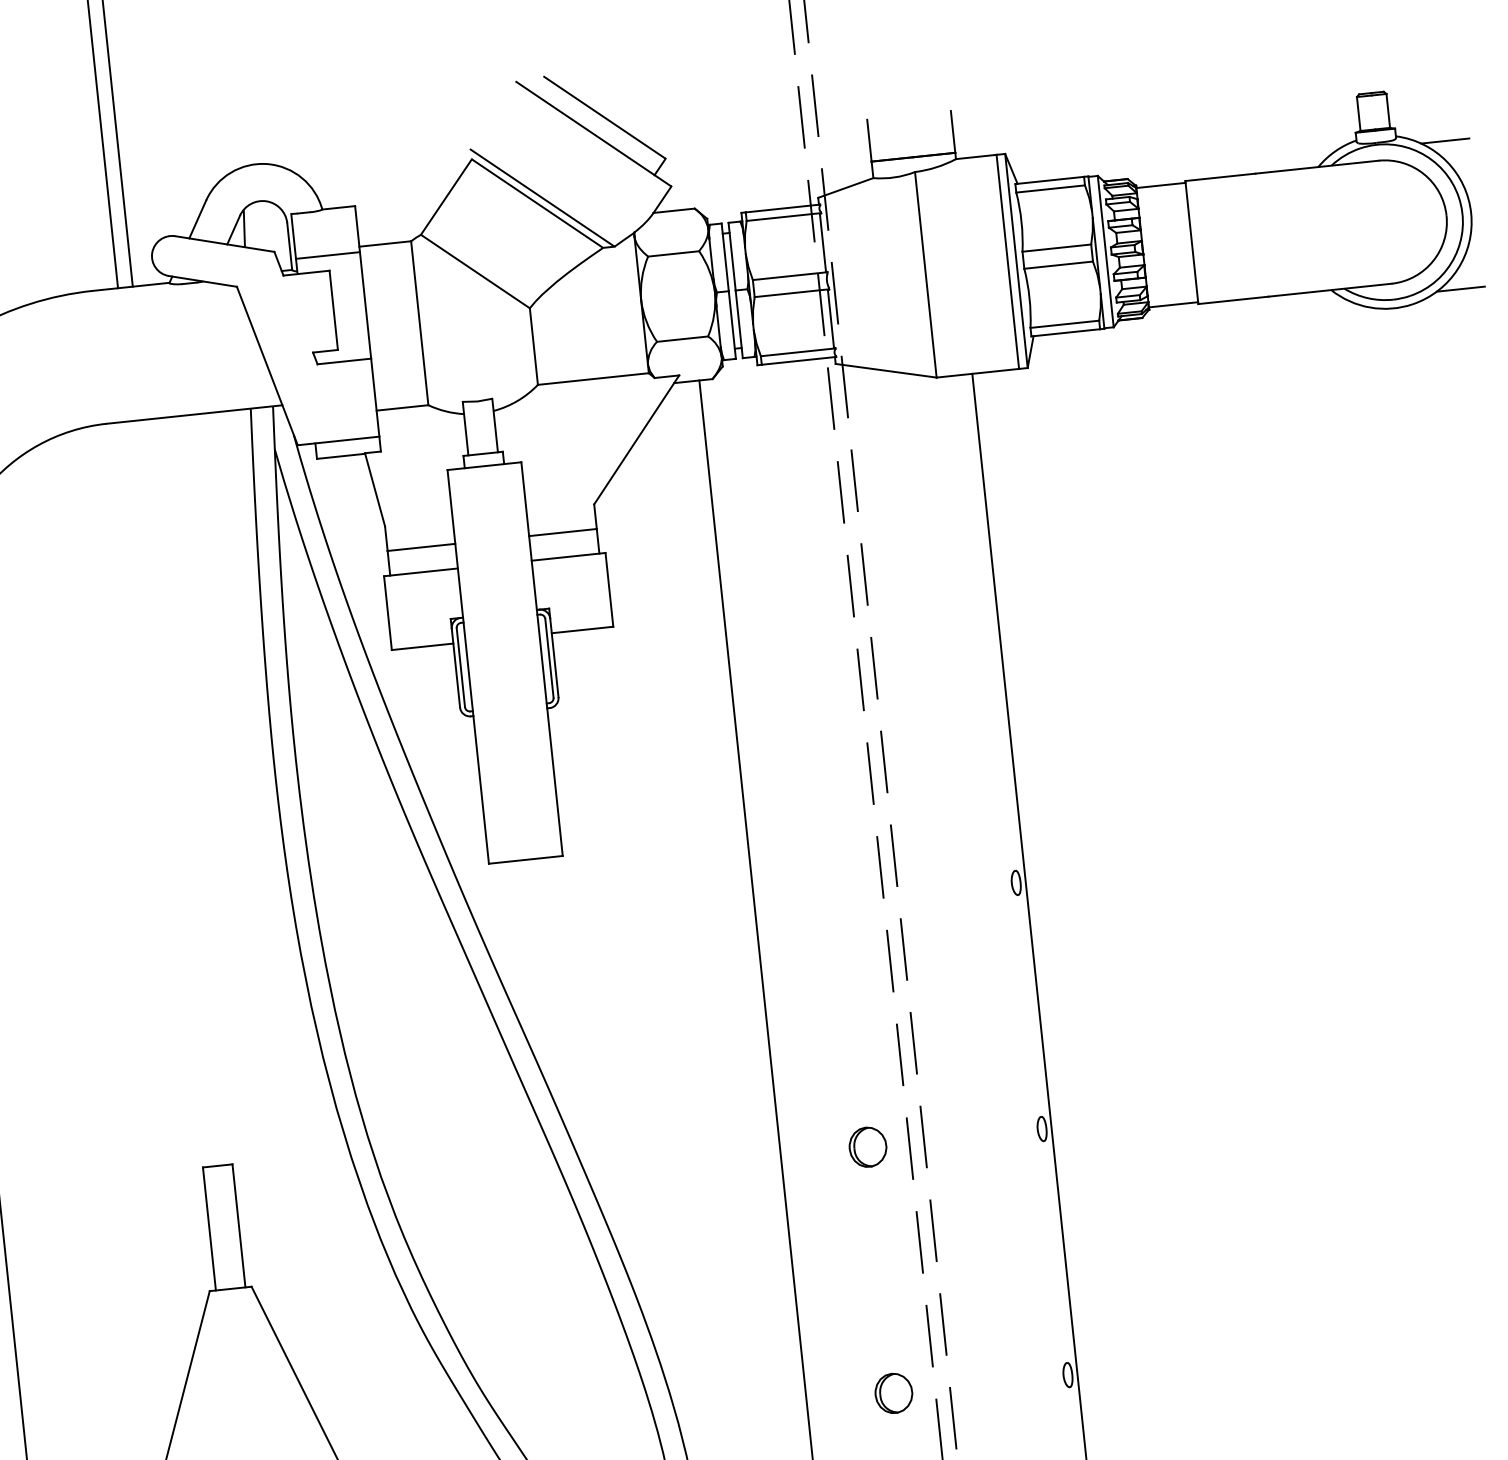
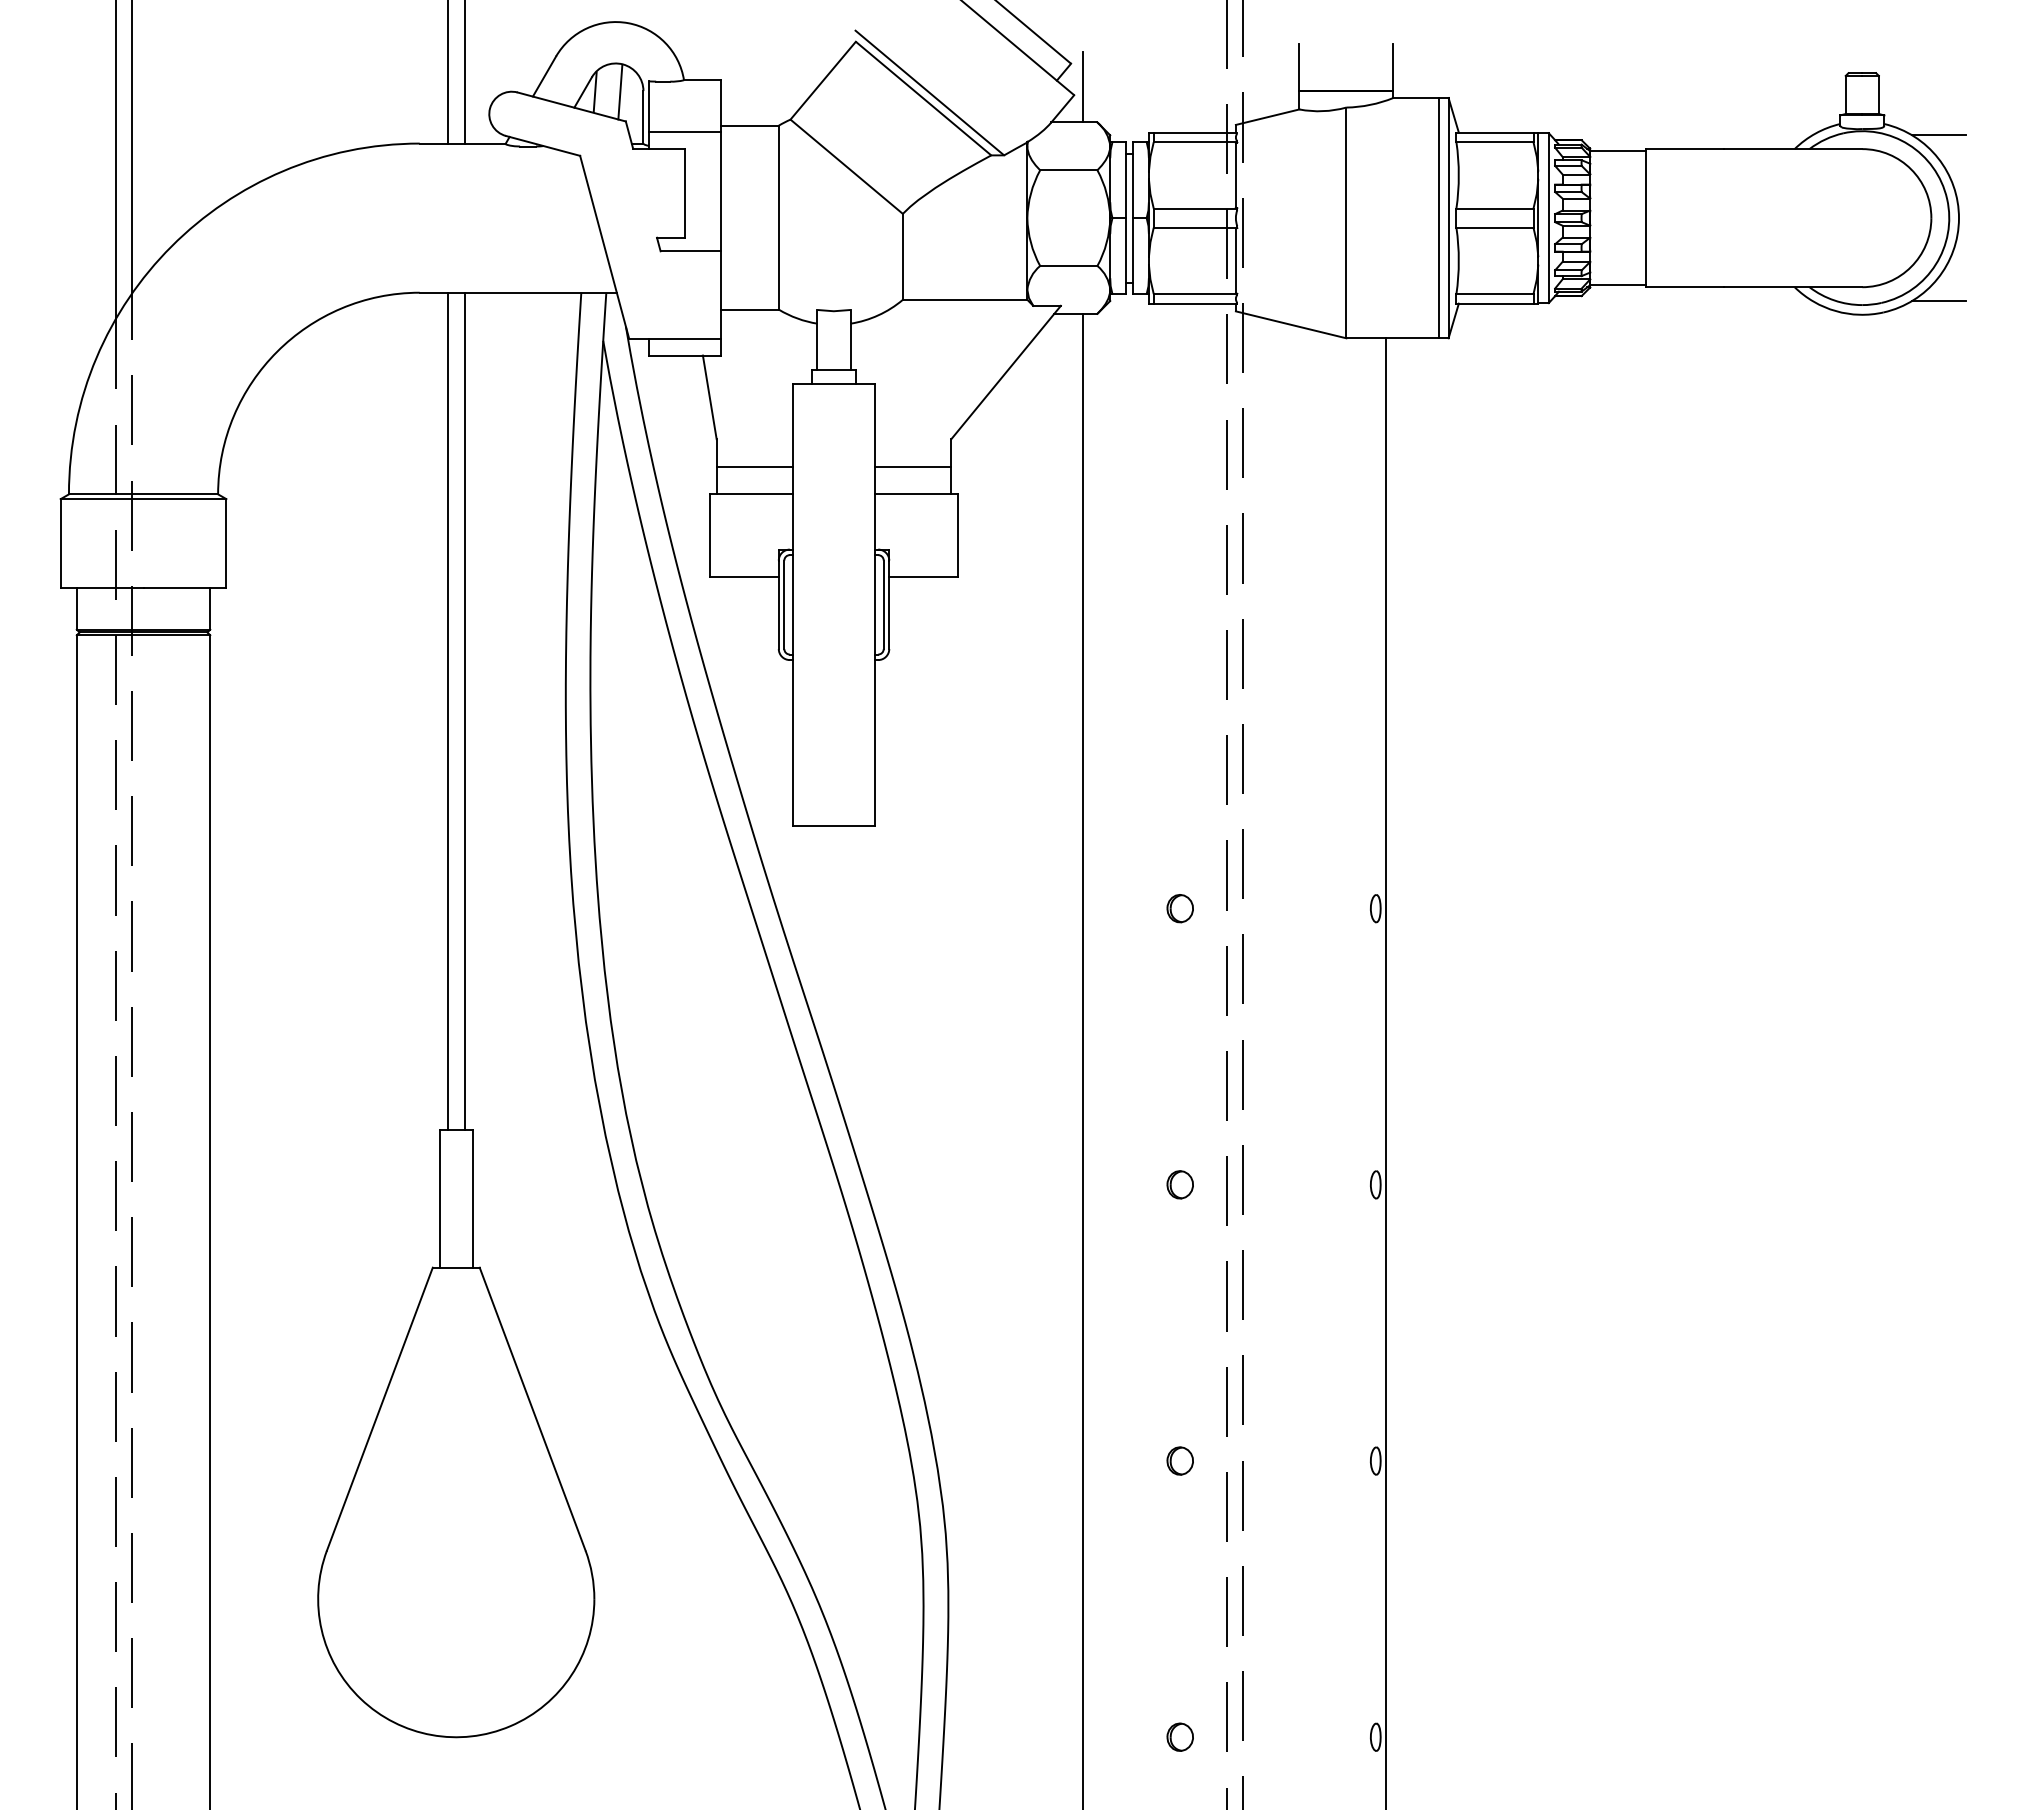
line: (678, 178) -> (1082, 87), added
line: (266, 225) -> (620, 91), added
line: (185, 791) -> (464, 710), added
line: (170, 793) -> (447, 710), added
part: (841, 901) -> (1179, 908), added
part: (867, 1147) -> (1179, 1184), size x0.62
part: (893, 1392) -> (1179, 1460), size x0.62

